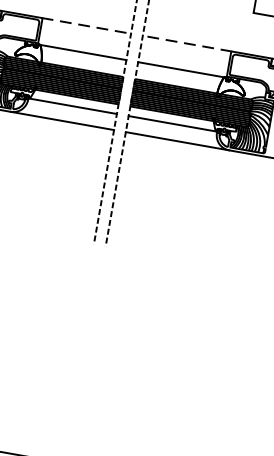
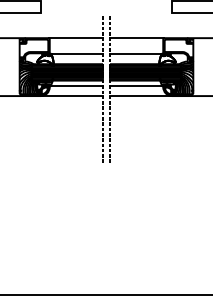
line: (86, 26) -> (76, 38), dashed -> solid
line: (186, 44) -> (136, 38), dashed -> solid

